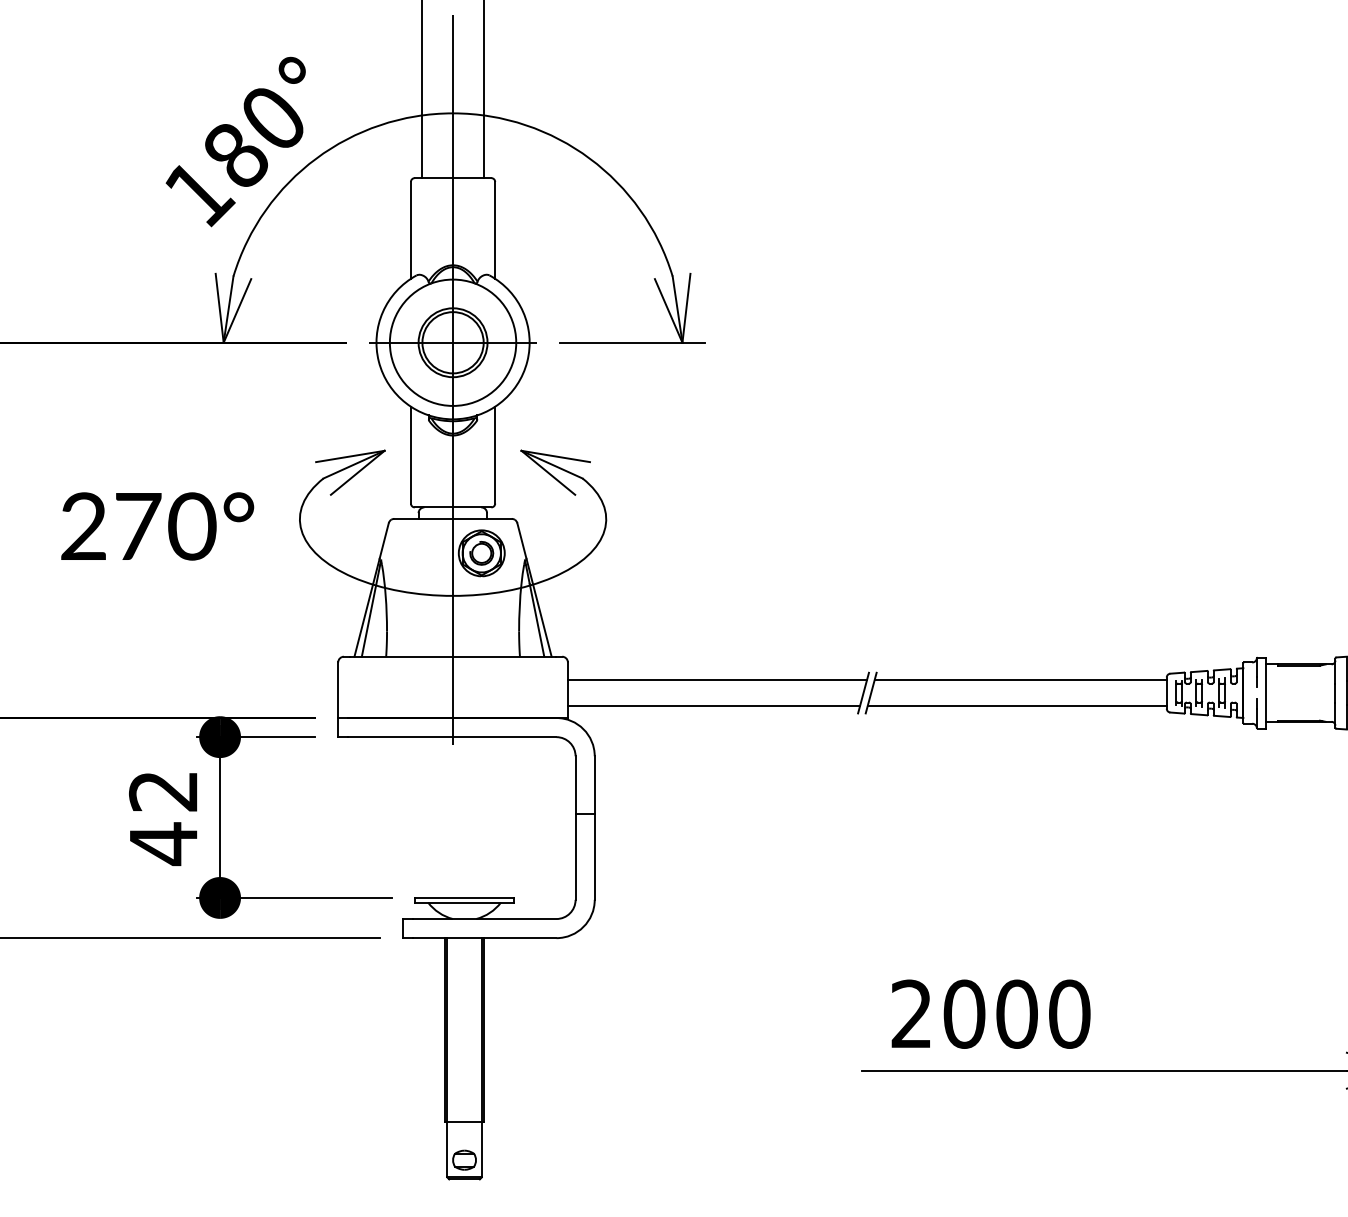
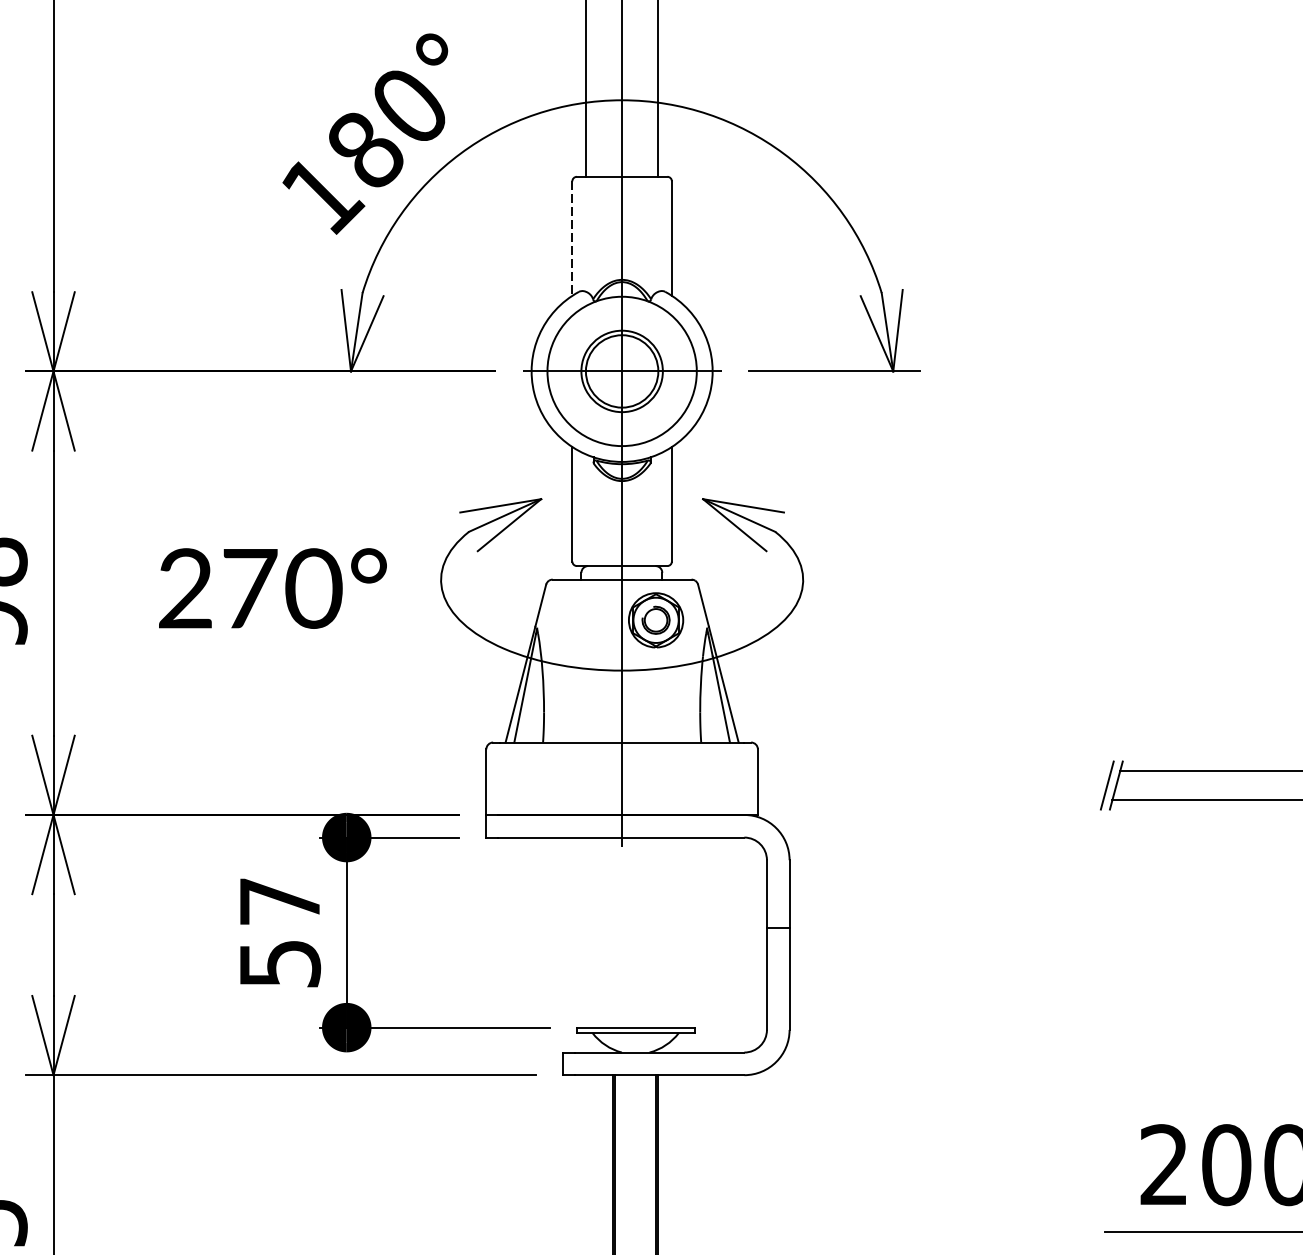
line: (410, 230) -> (571, 238), solid -> dashed
line: (716, 680) -> (933, 770), removed
line: (713, 705) -> (929, 800), removed
text: (163, 819) -> (279, 934), 42 -> 57

